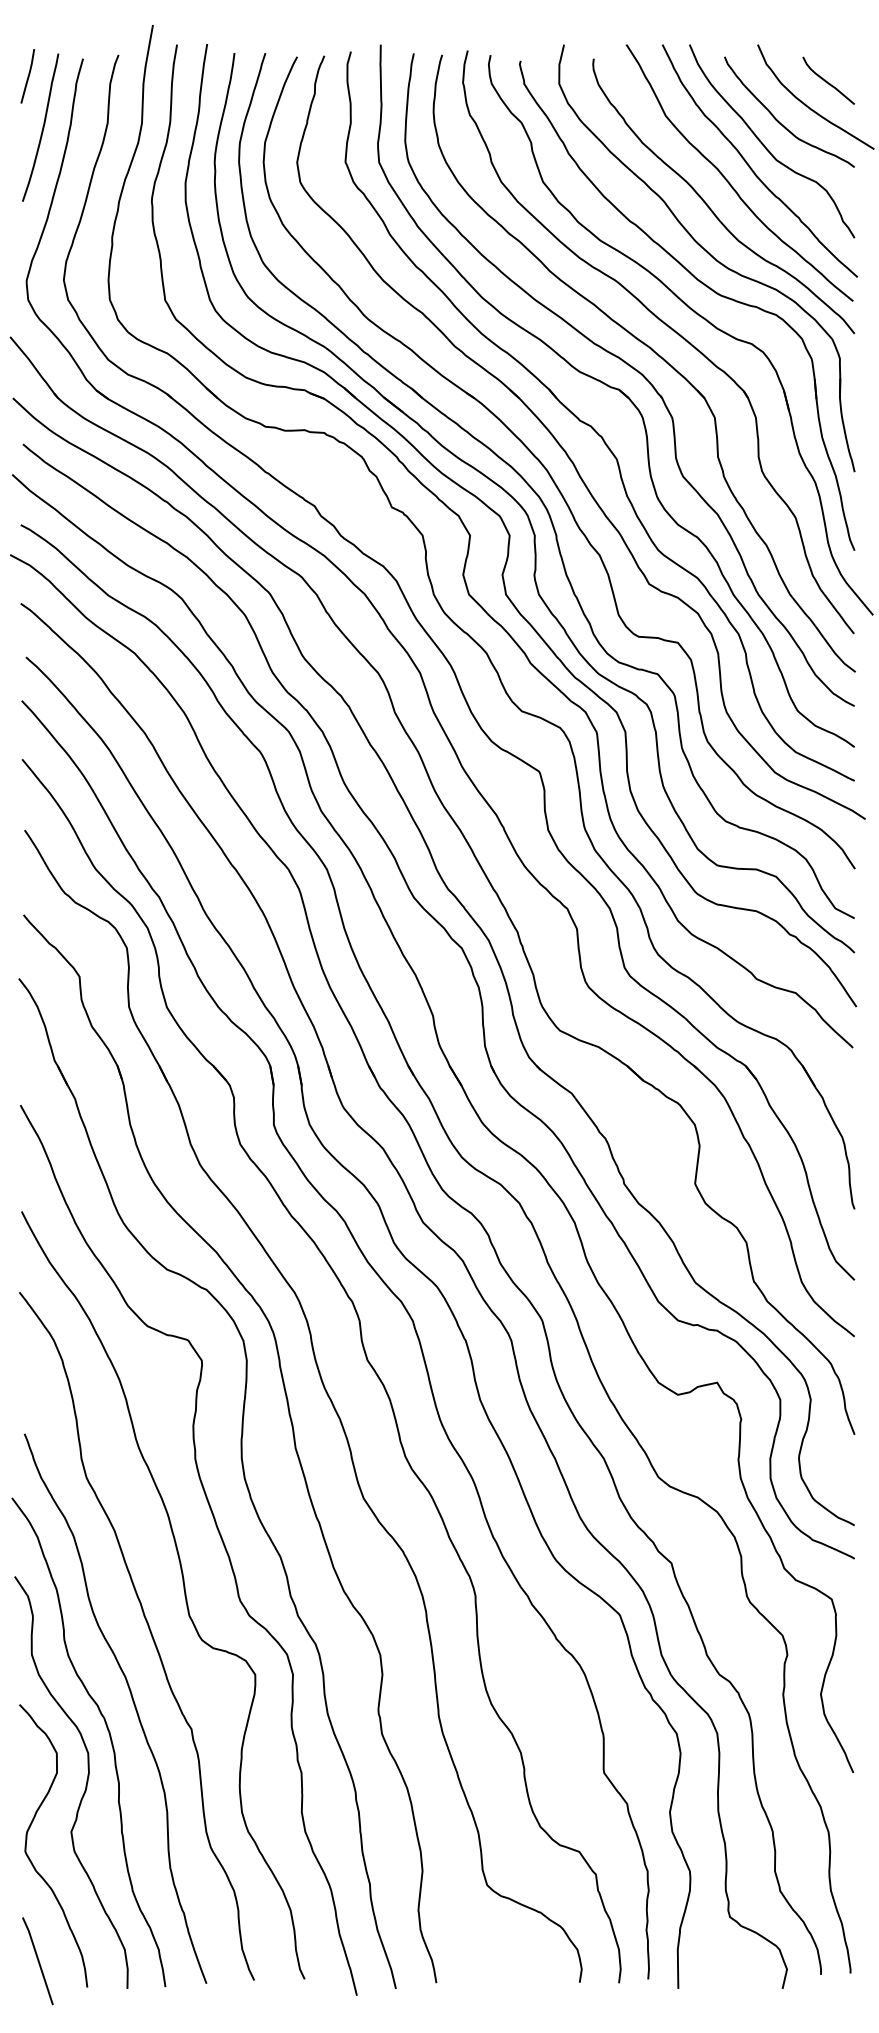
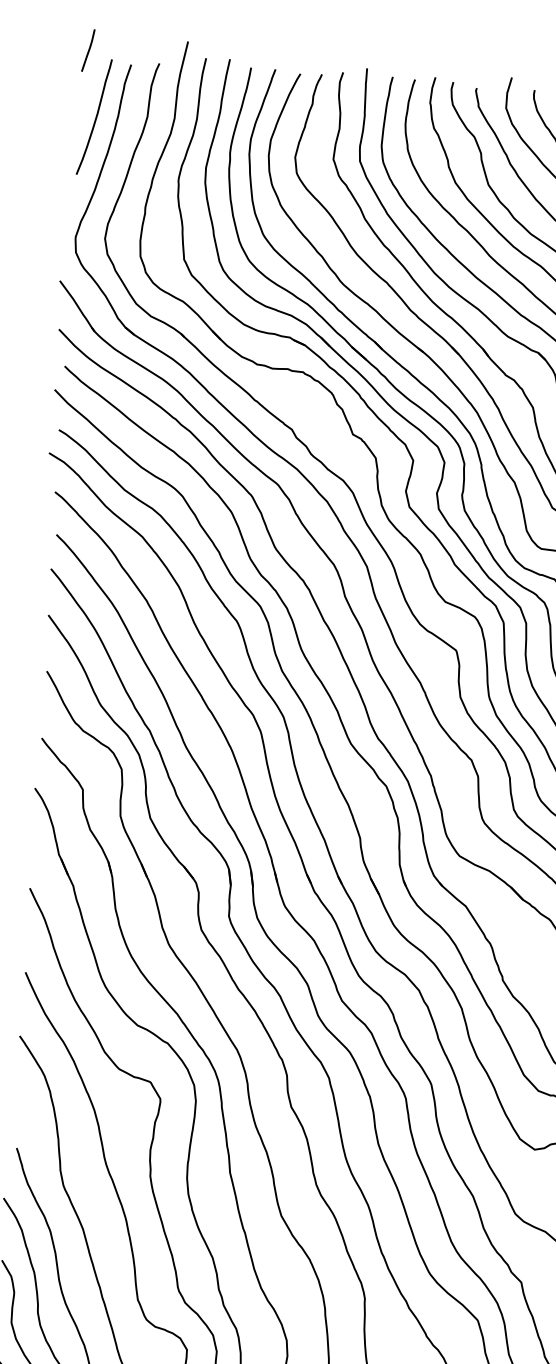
line: (27, 76) -> (88, 50), moved

